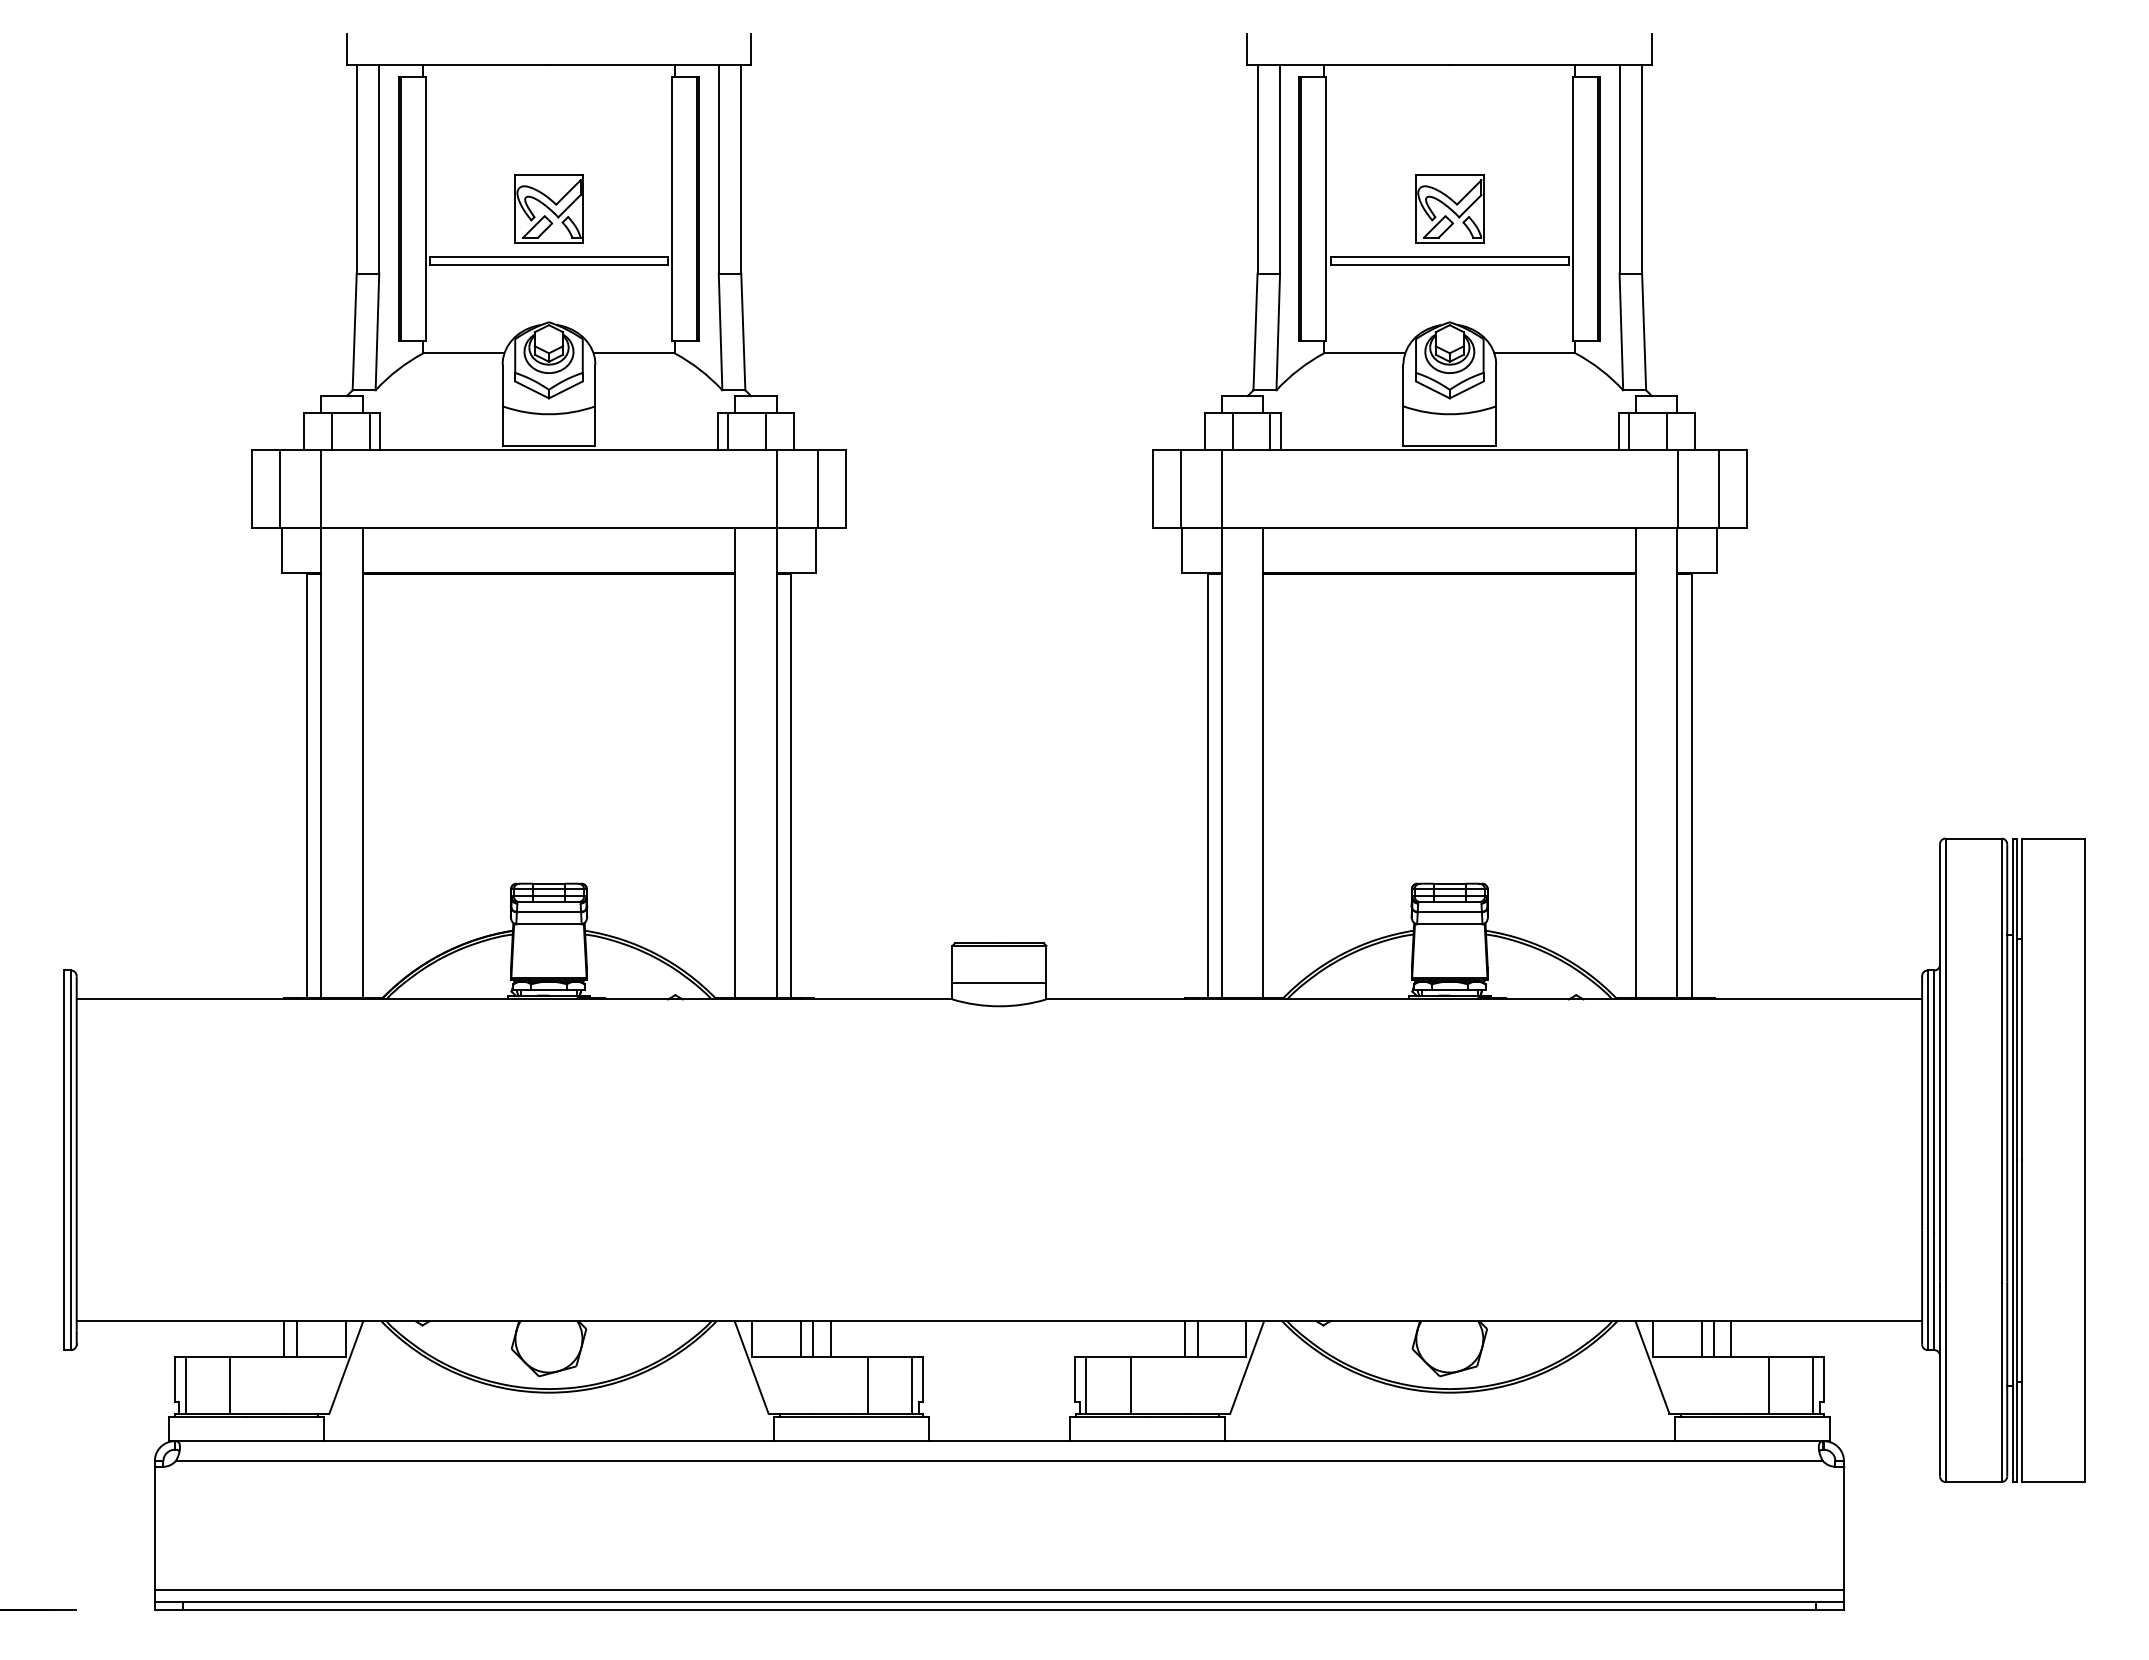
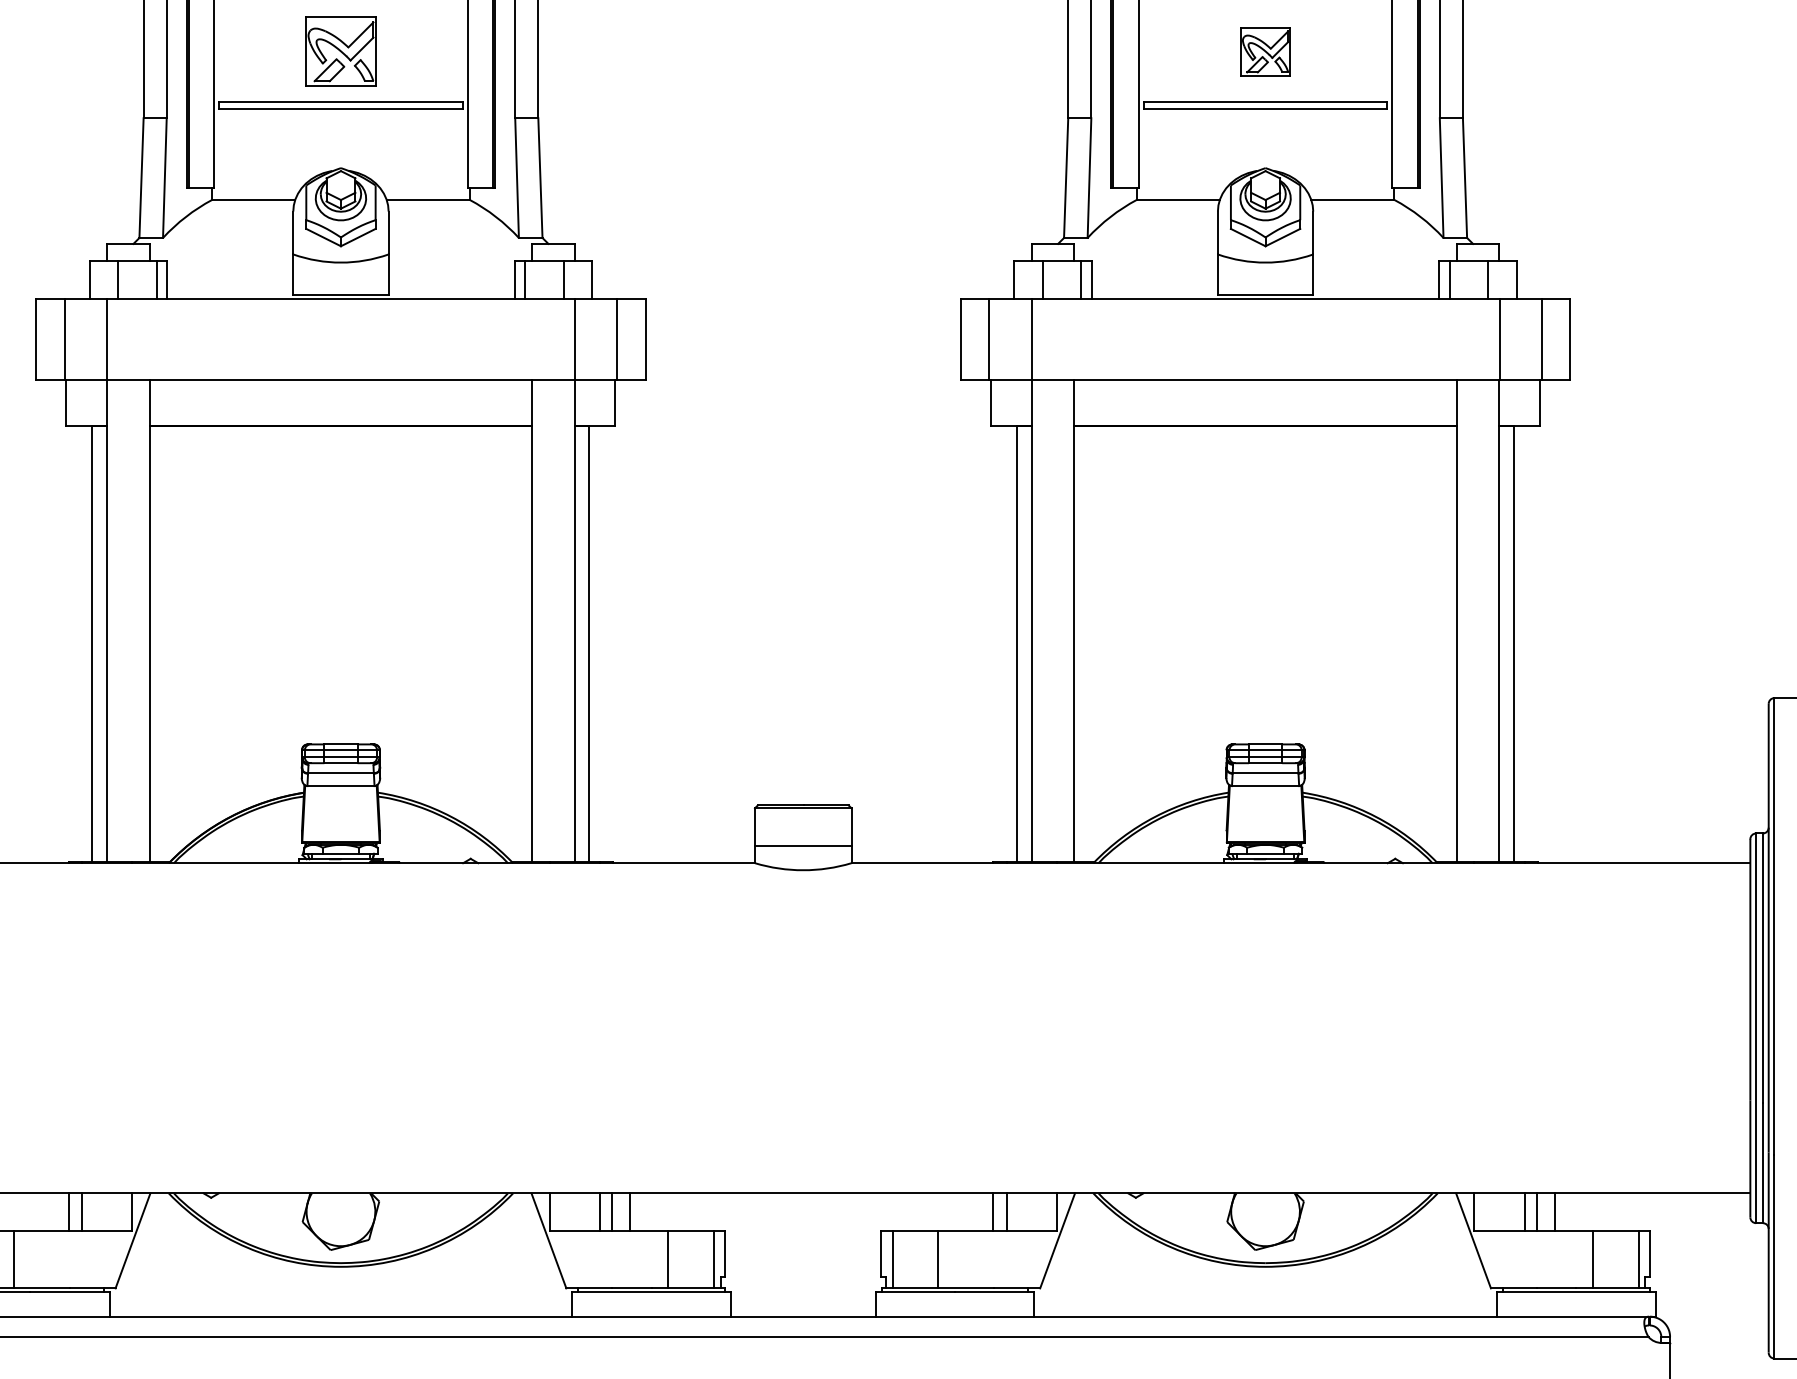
part: (1449, 208) -> (1265, 51), size x0.7

